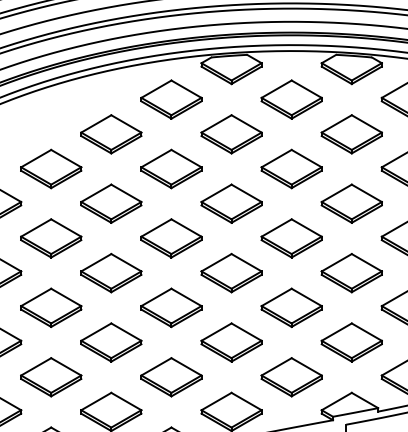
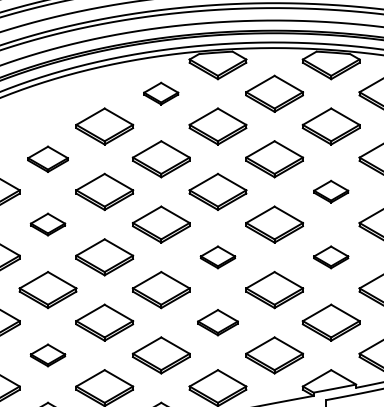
part: (170, 99) -> (160, 93), size x0.6
part: (50, 169) -> (47, 159), size x0.7
part: (350, 203) -> (330, 191), size x0.6
part: (50, 238) -> (47, 224), size x0.6
part: (231, 273) -> (217, 257), size x0.6
part: (350, 273) -> (330, 257), size x0.6
part: (231, 342) -> (217, 322), size x0.7
part: (50, 377) -> (47, 355), size x0.6

